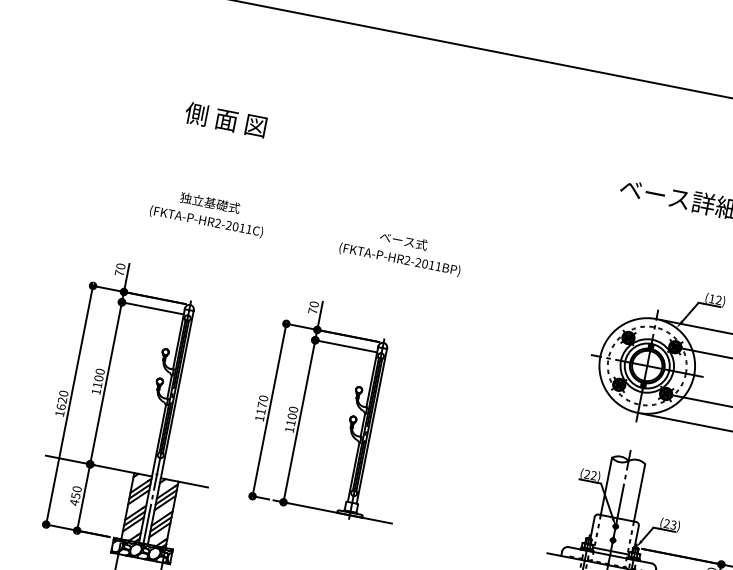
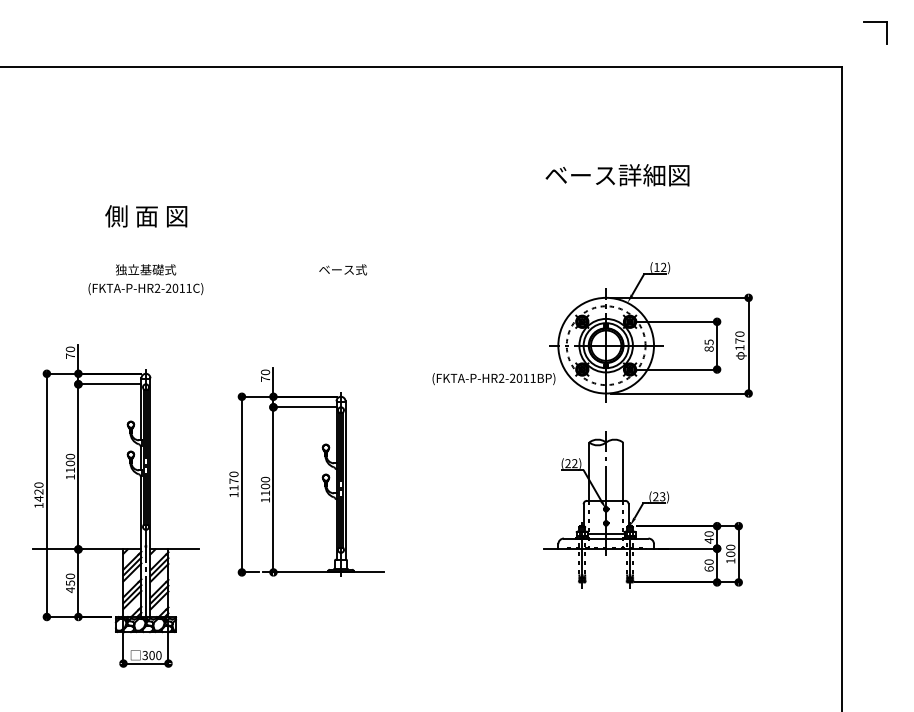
text: (226, 120) -> (146, 216), moved
text: (399, 260) -> (493, 379), moved
text: (60, 406) -> (38, 498), 1620 -> 1420
part: (335, 409) -> (306, 471), moved

